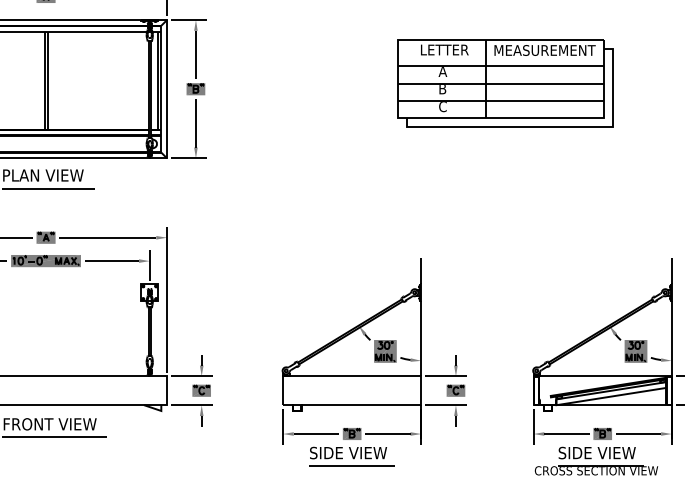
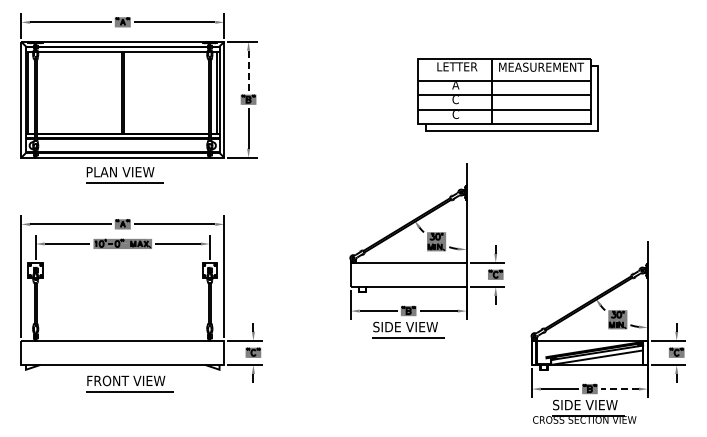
line: (195, 55) -> (248, 71), solid -> dashed
text: (442, 90) -> (455, 100), B -> C
part: (373, 361) -> (426, 250), moved
line: (637, 434) -> (619, 389), solid -> dashed

